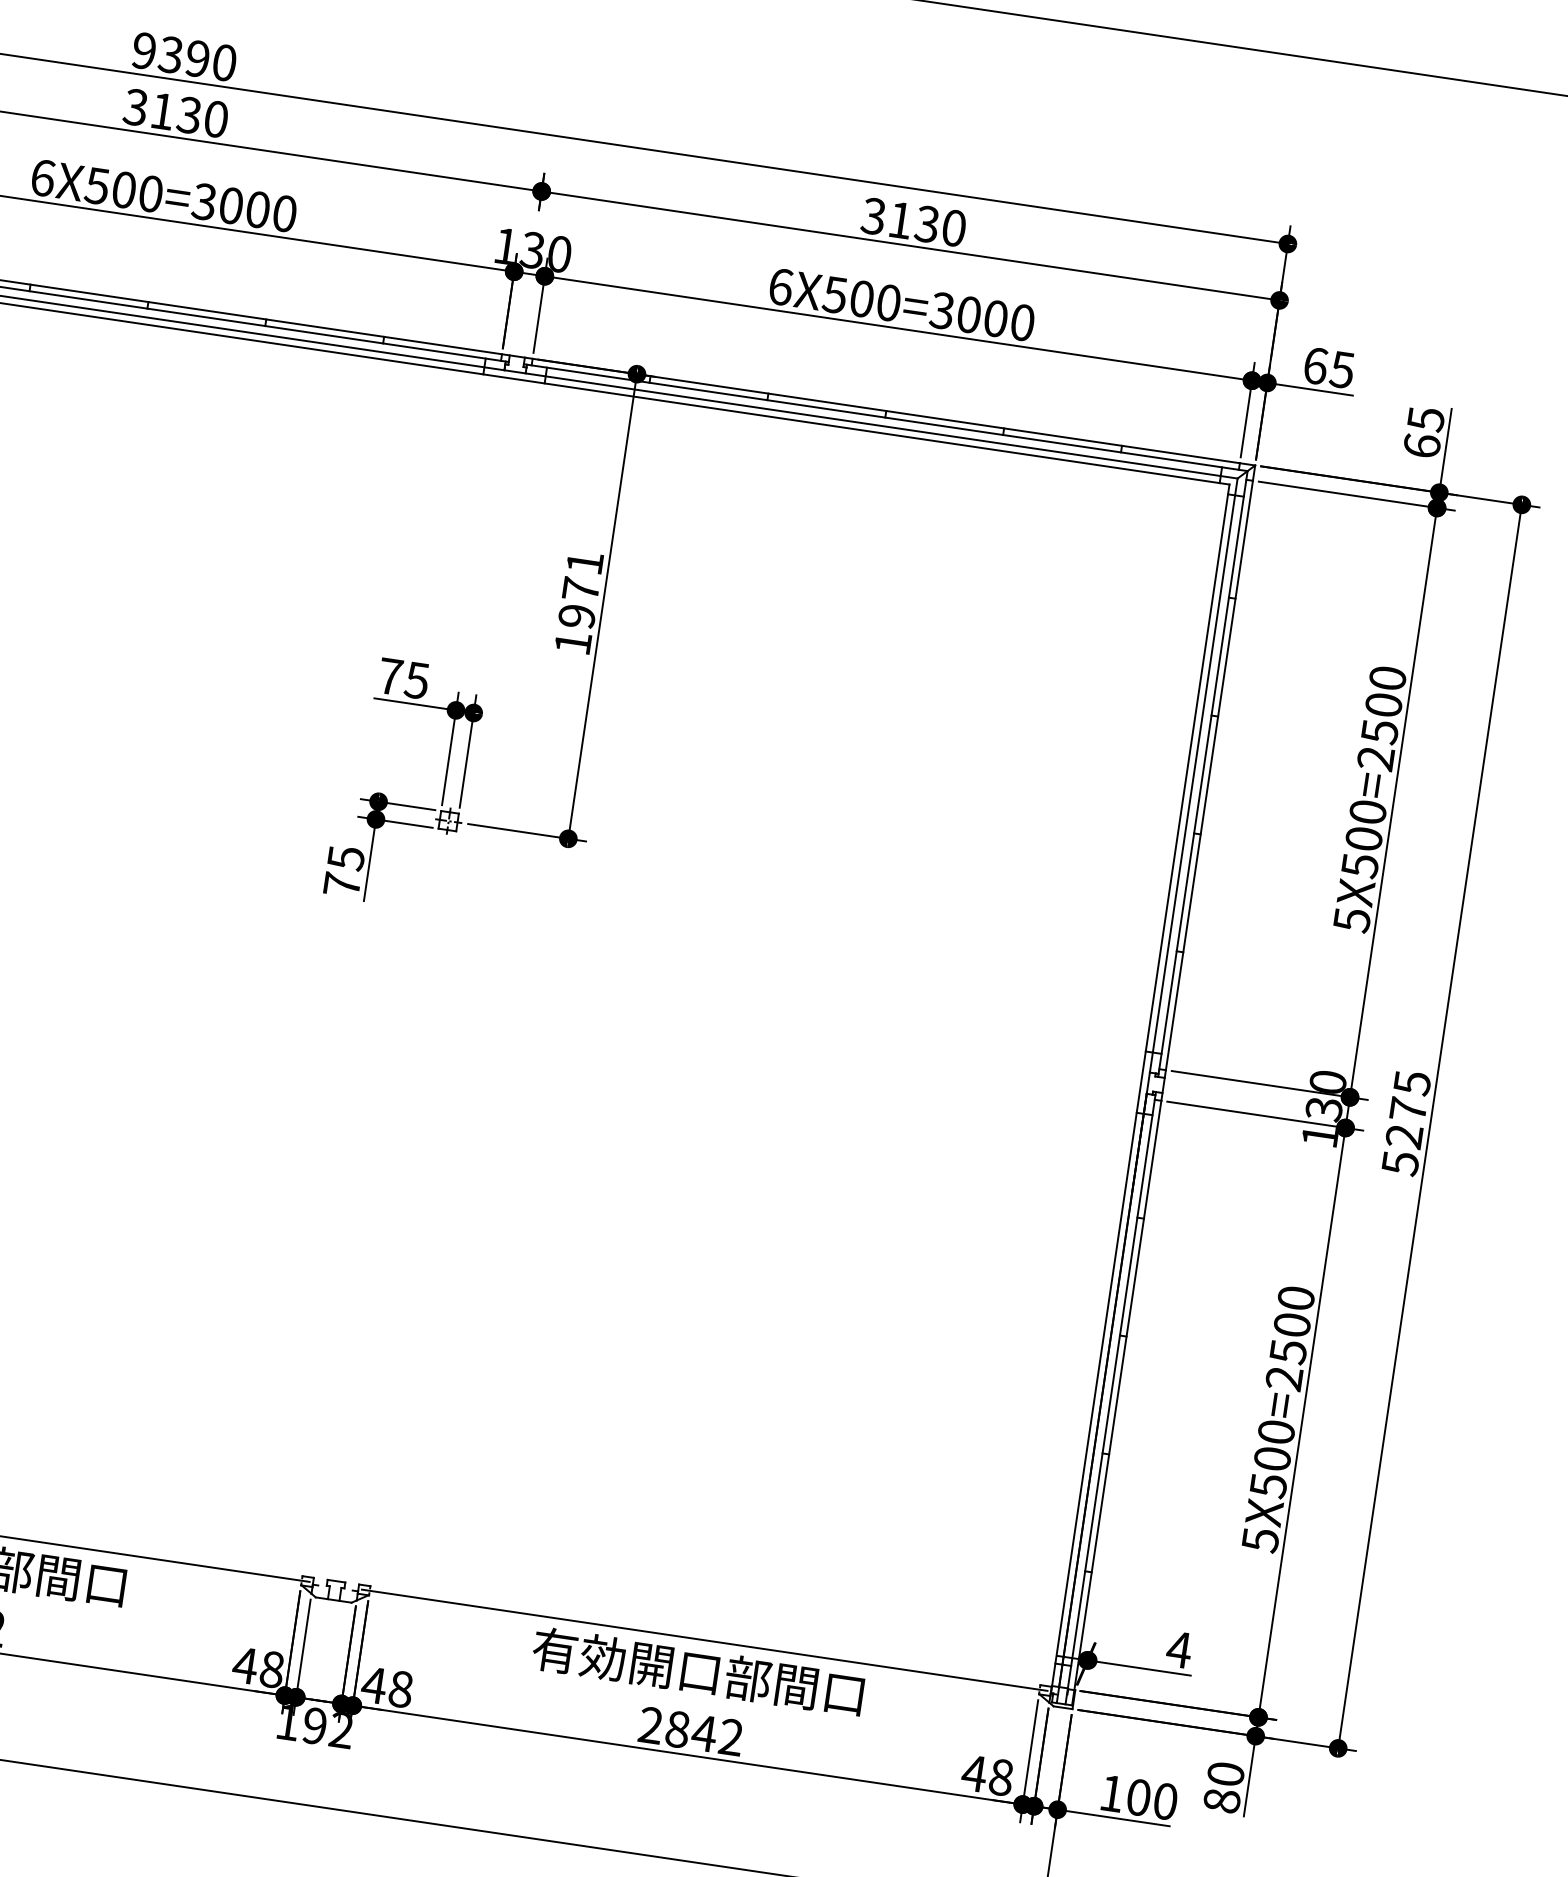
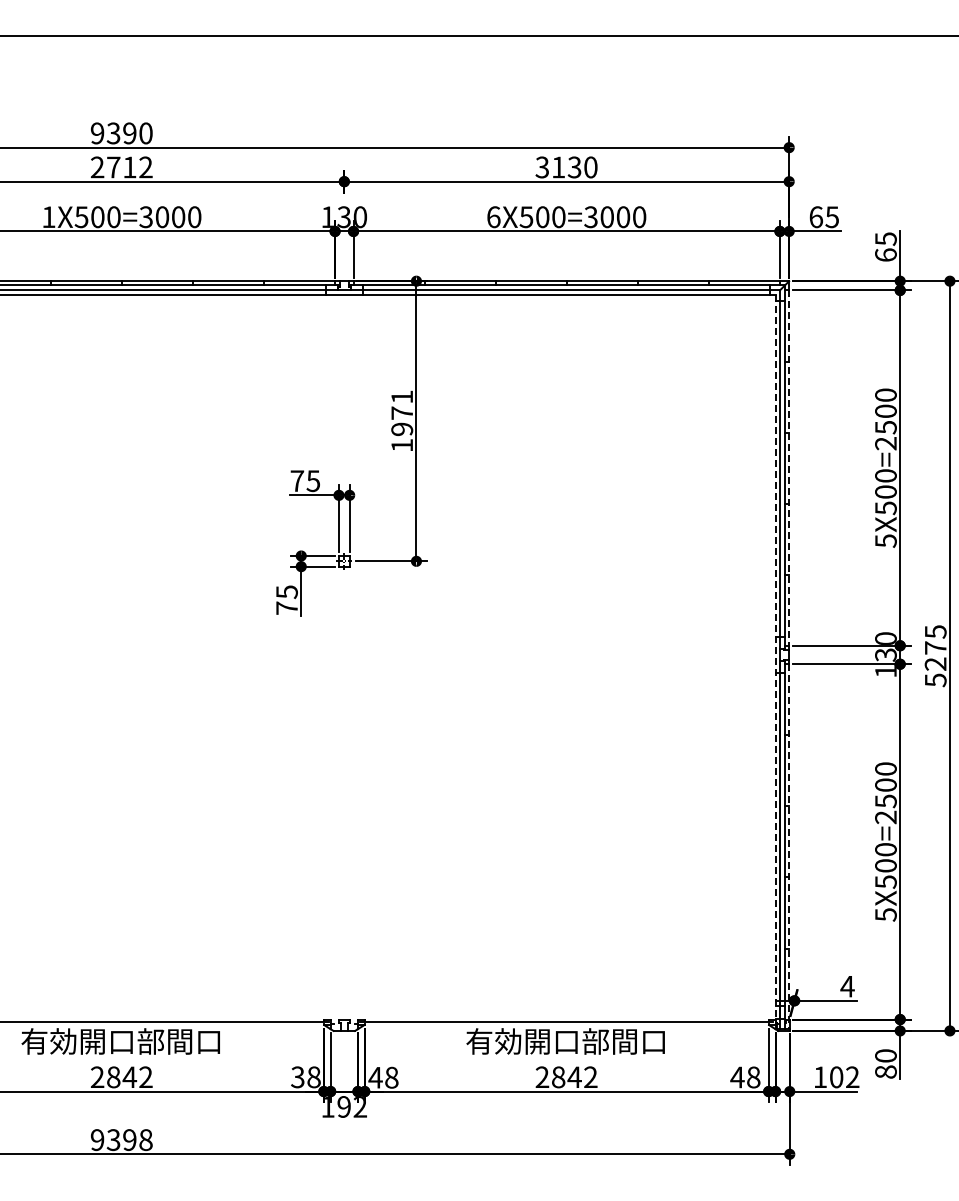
text: (175, 113) -> (121, 167), 3130 -> 2712
text: (42, 178) -> (48, 217), 6X500=3000 -> 1X500=3000
line: (1209, 776) -> (789, 468), solid -> dashed
line: (1139, 1089) -> (775, 659), solid -> dashed
line: (1117, 1403) -> (789, 846), solid -> dashed
text: (244, 1665) -> (297, 1077), 48 -> 38
text: (1165, 1801) -> (852, 1077), 100 -> 102

